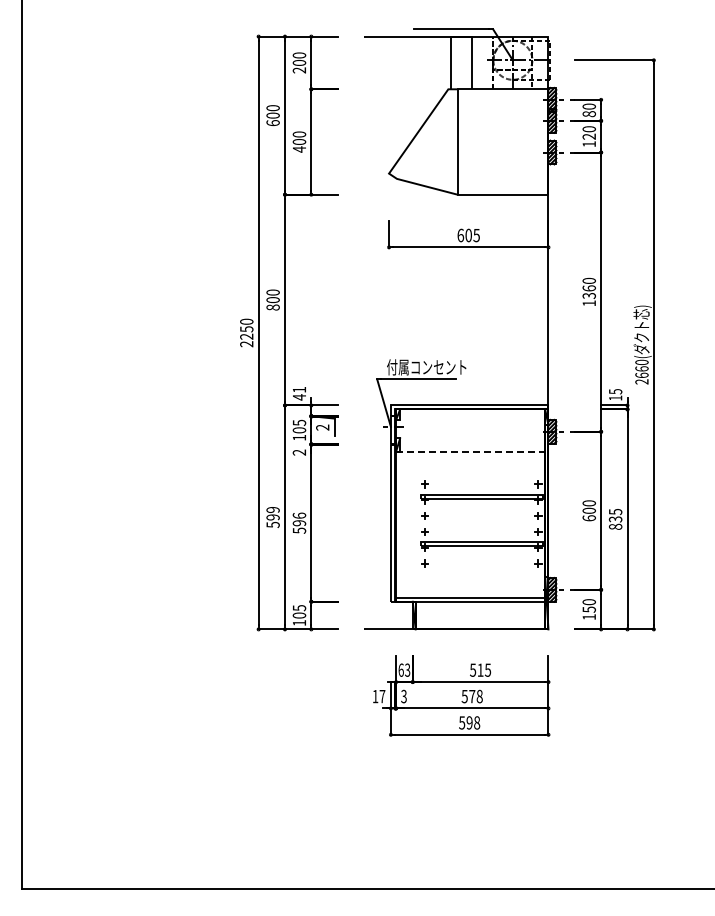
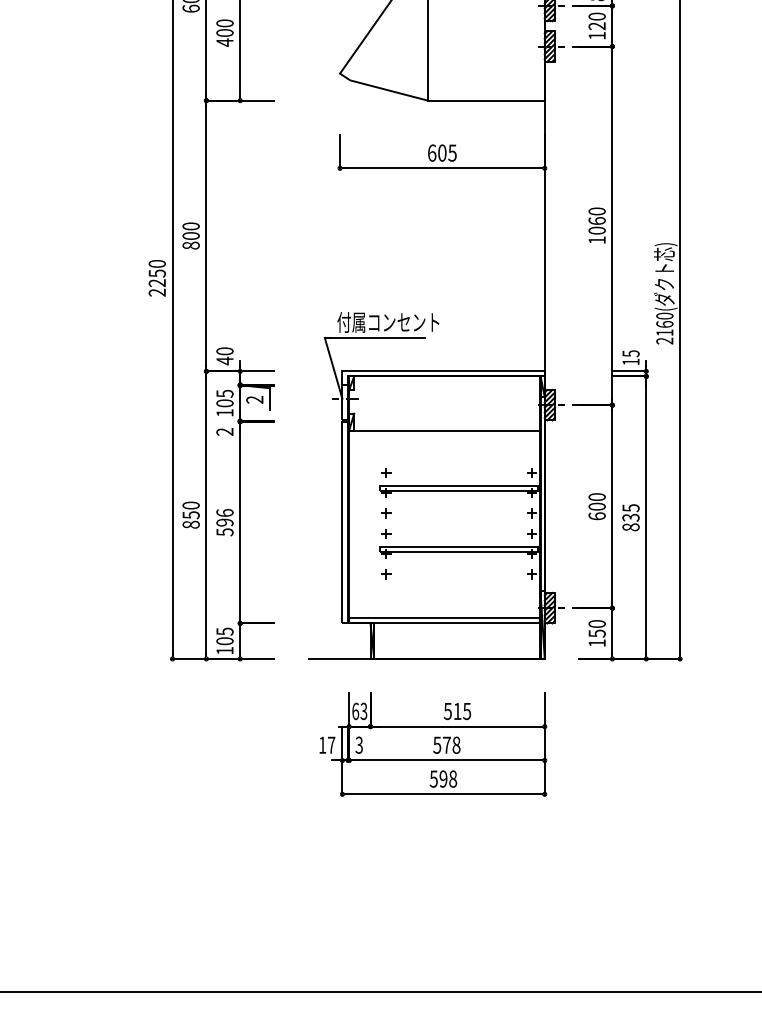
text: (588, 295) -> (596, 230), 1360 -> 1060
text: (641, 374) -> (664, 331), 2660( -> 2160(
text: (299, 389) -> (225, 350), 41 -> 40
line: (470, 451) -> (444, 430), dashed -> solid
text: (272, 517) -> (190, 515), 599 -> 850

